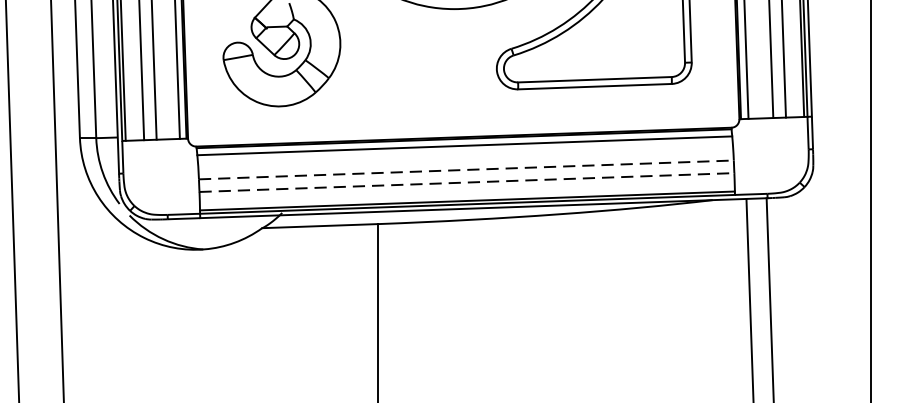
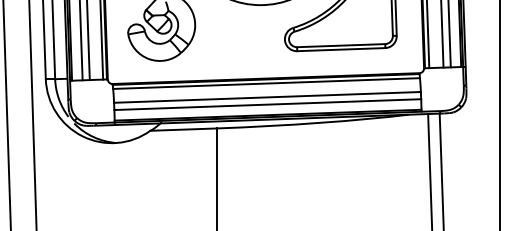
line: (466, 170) -> (267, 97), dashed -> solid
line: (468, 182) -> (268, 104), dashed -> solid

